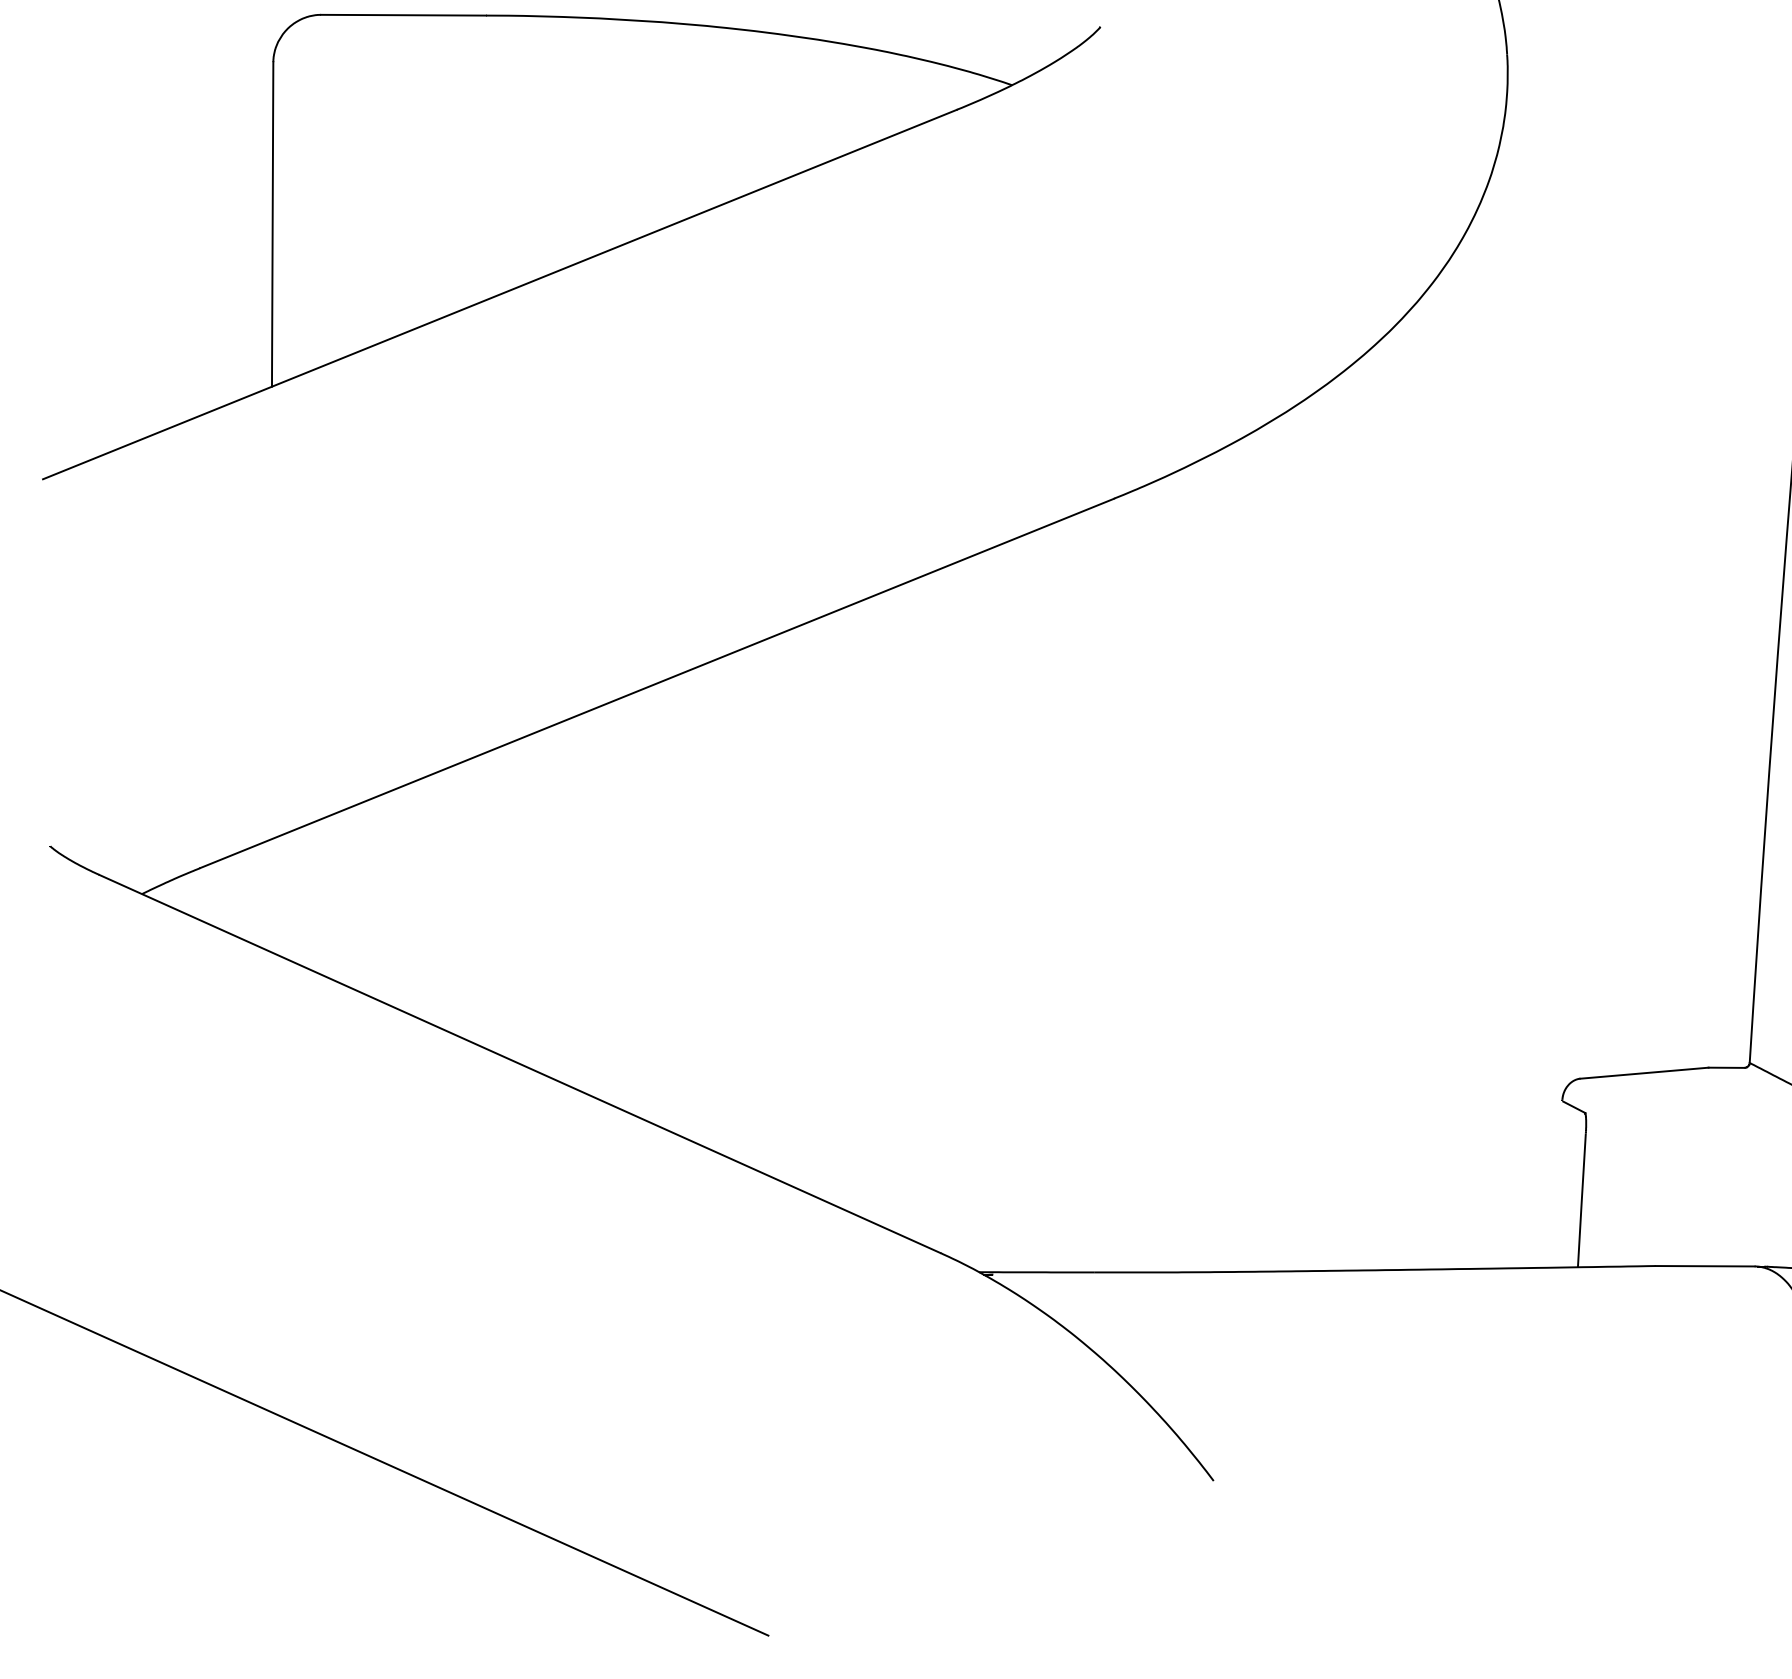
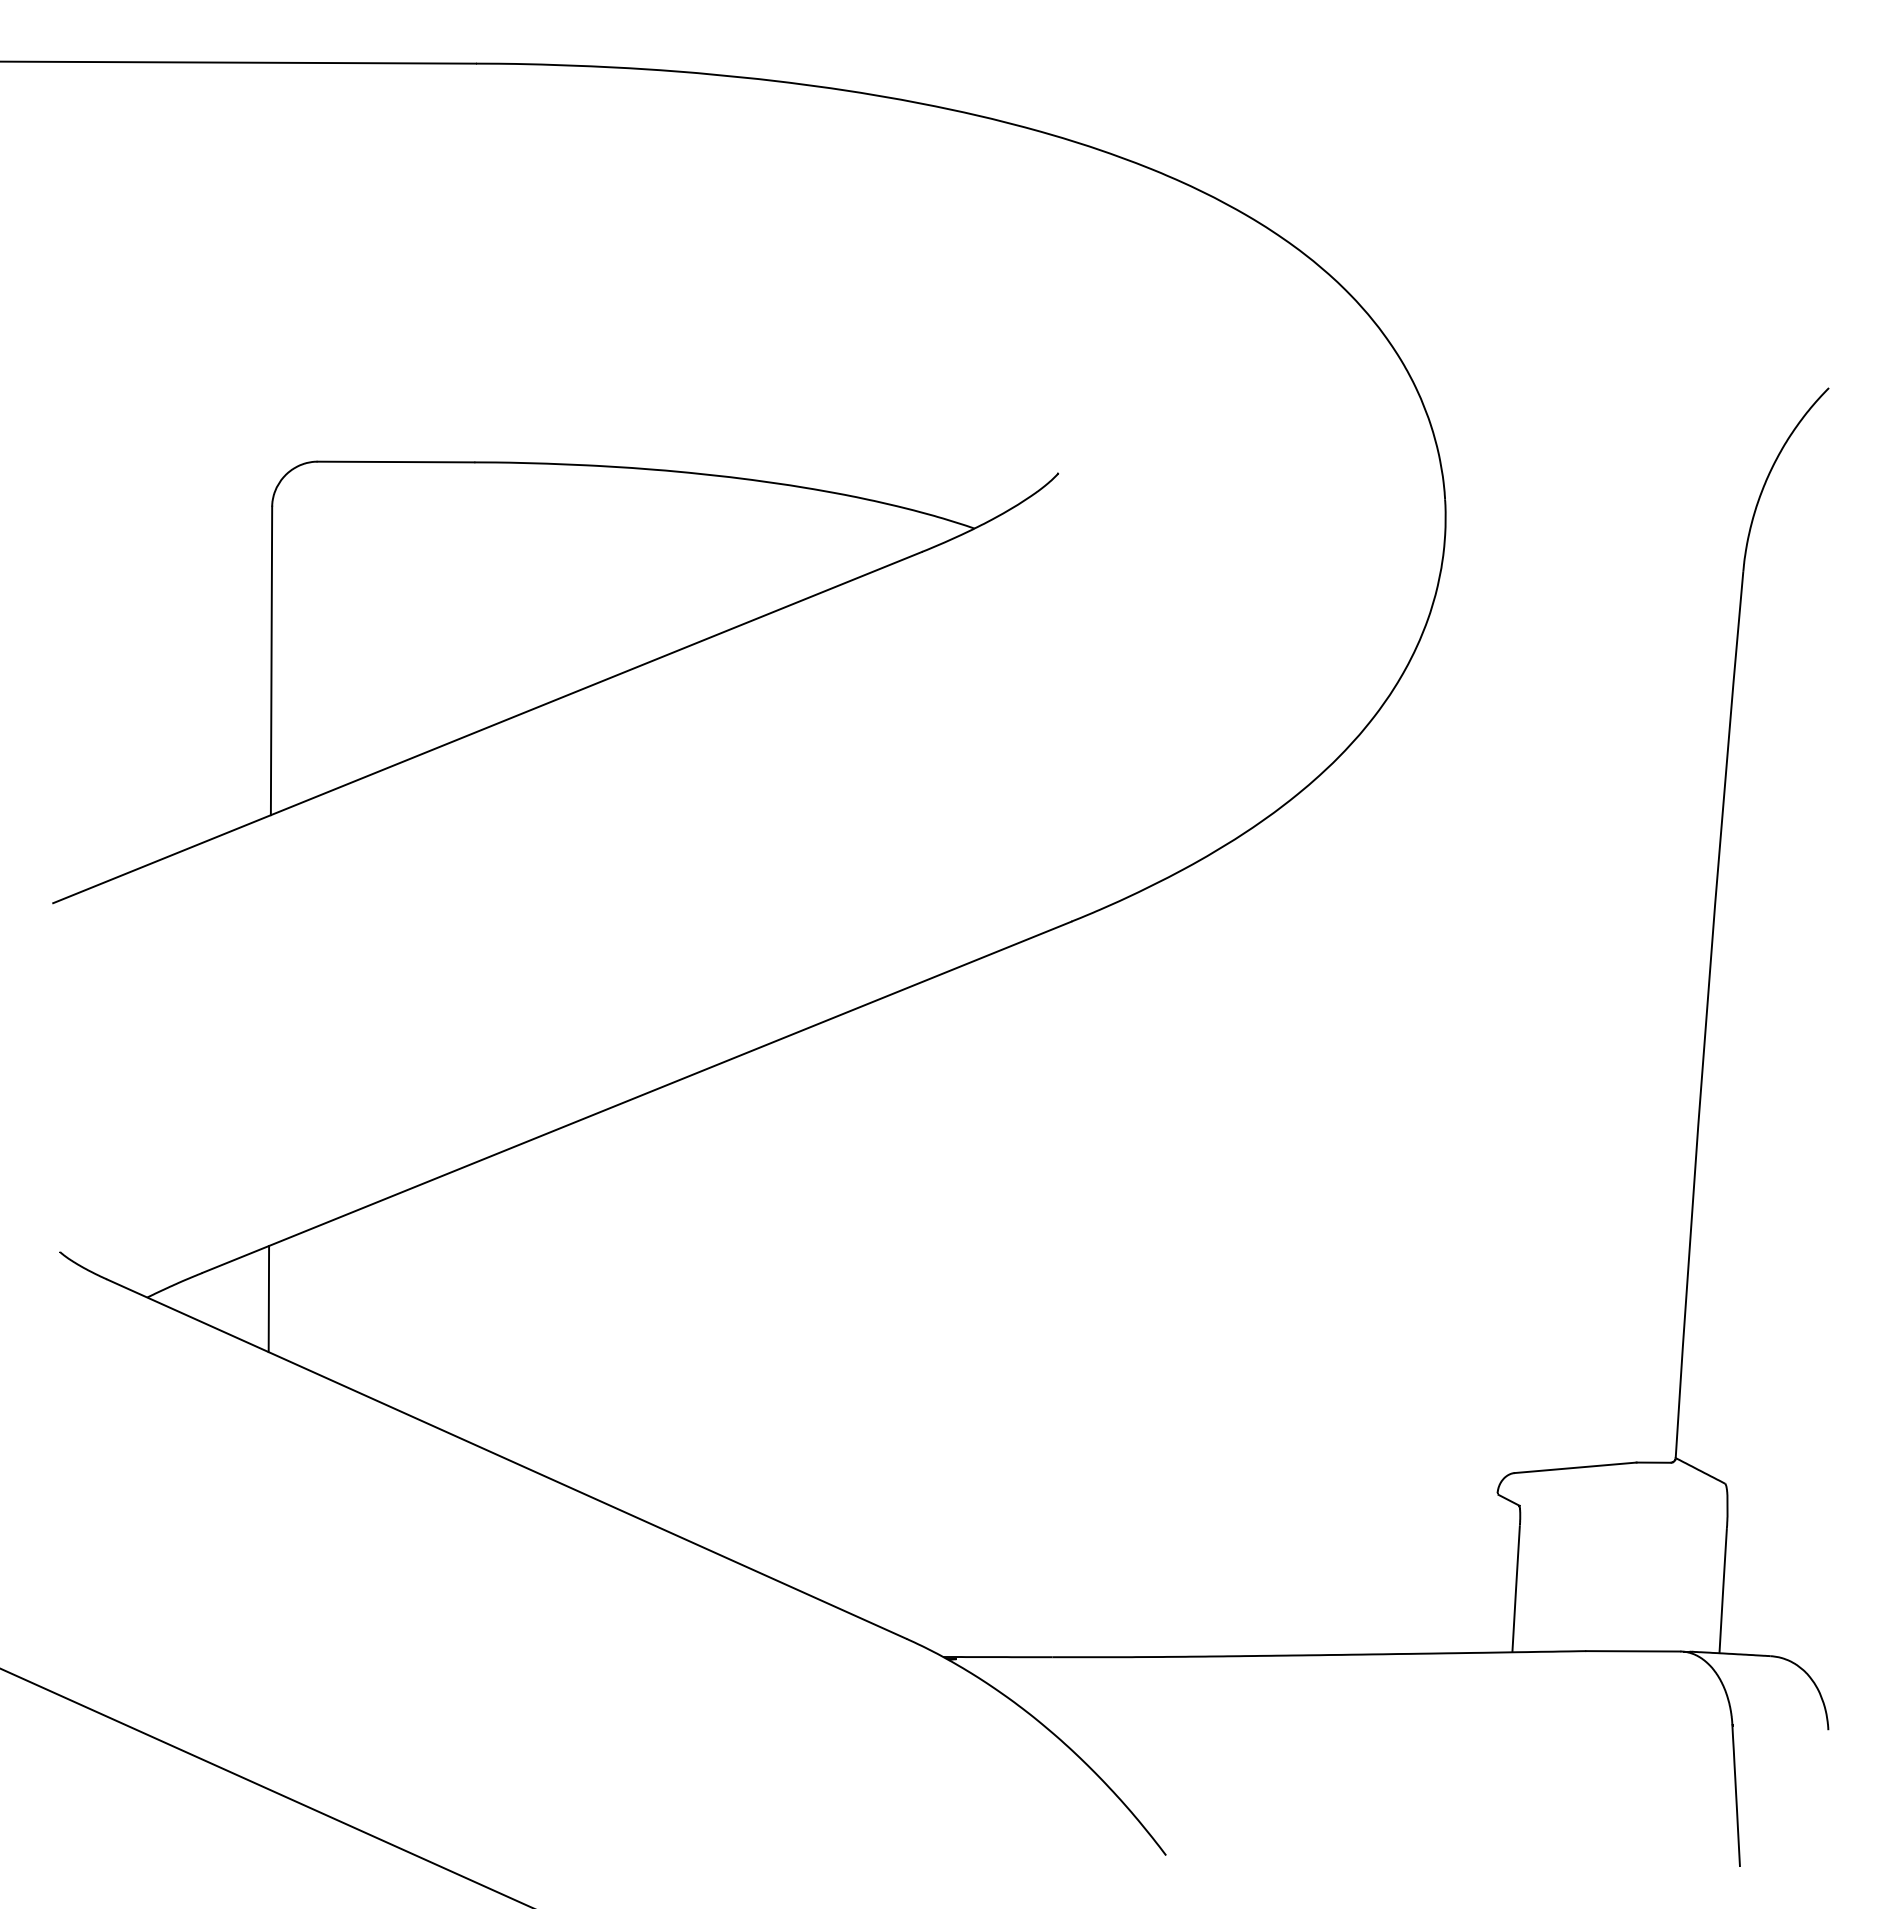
line: (269, 896) -> (268, 1299), added

